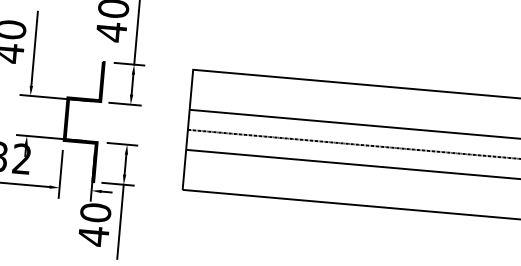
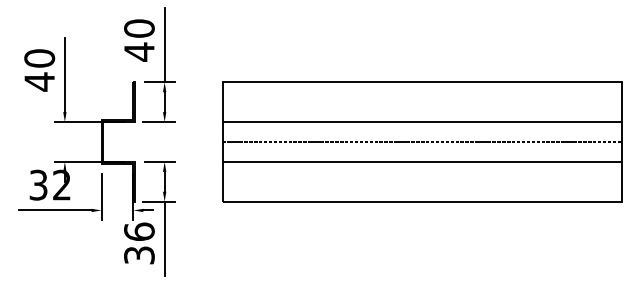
text: (94, 224) -> (139, 243), 40 -> 36

